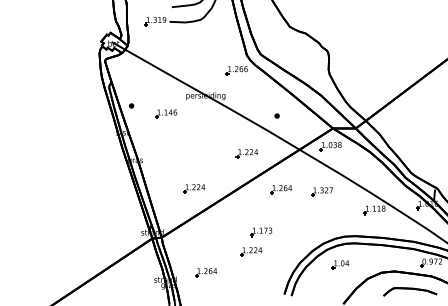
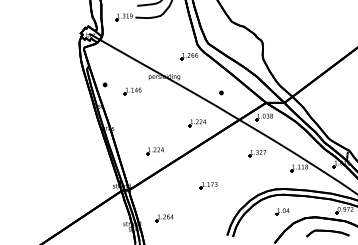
part: (281, 189) -> (224, 151), removed
part: (251, 251) -> (200, 201), removed
part: (340, 264) -> (282, 211), moved

